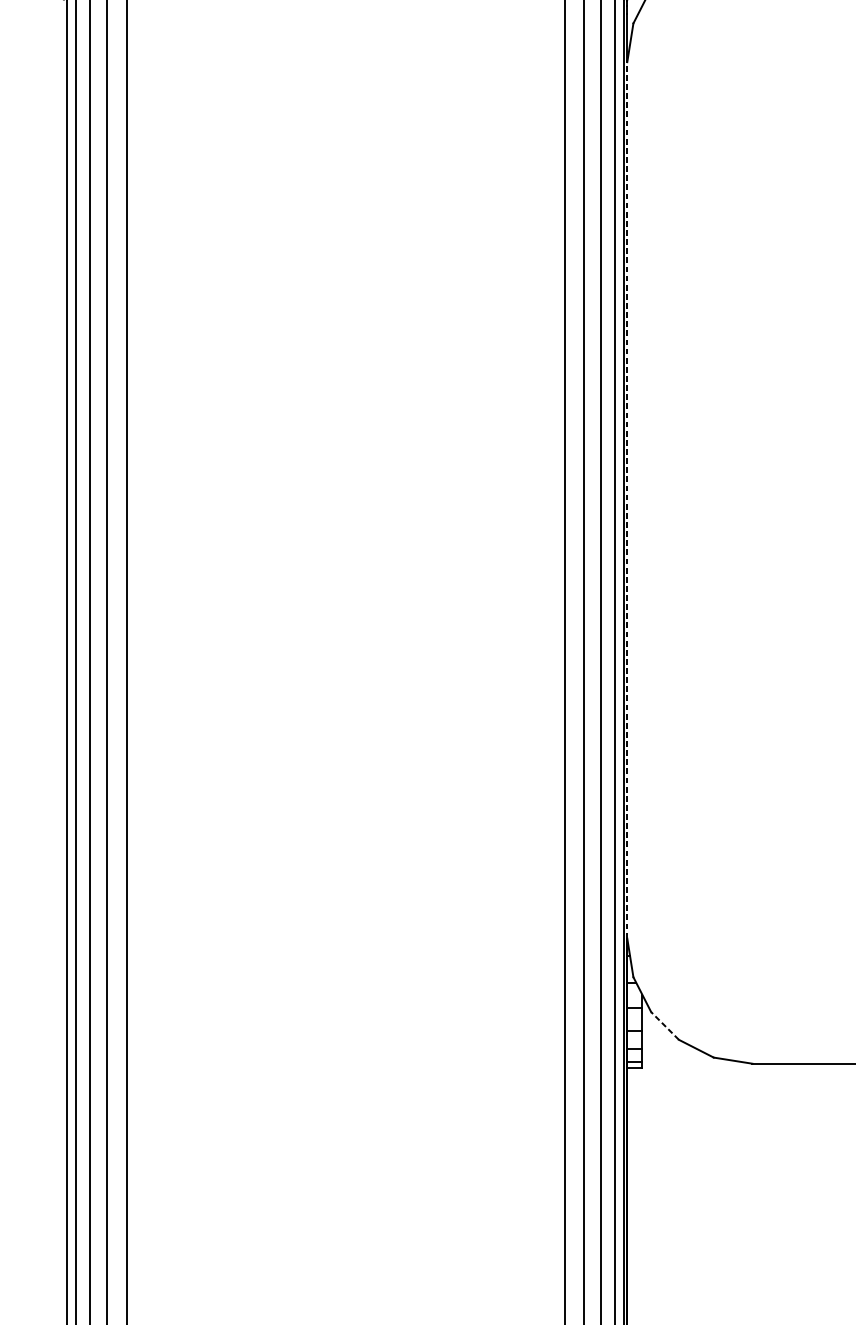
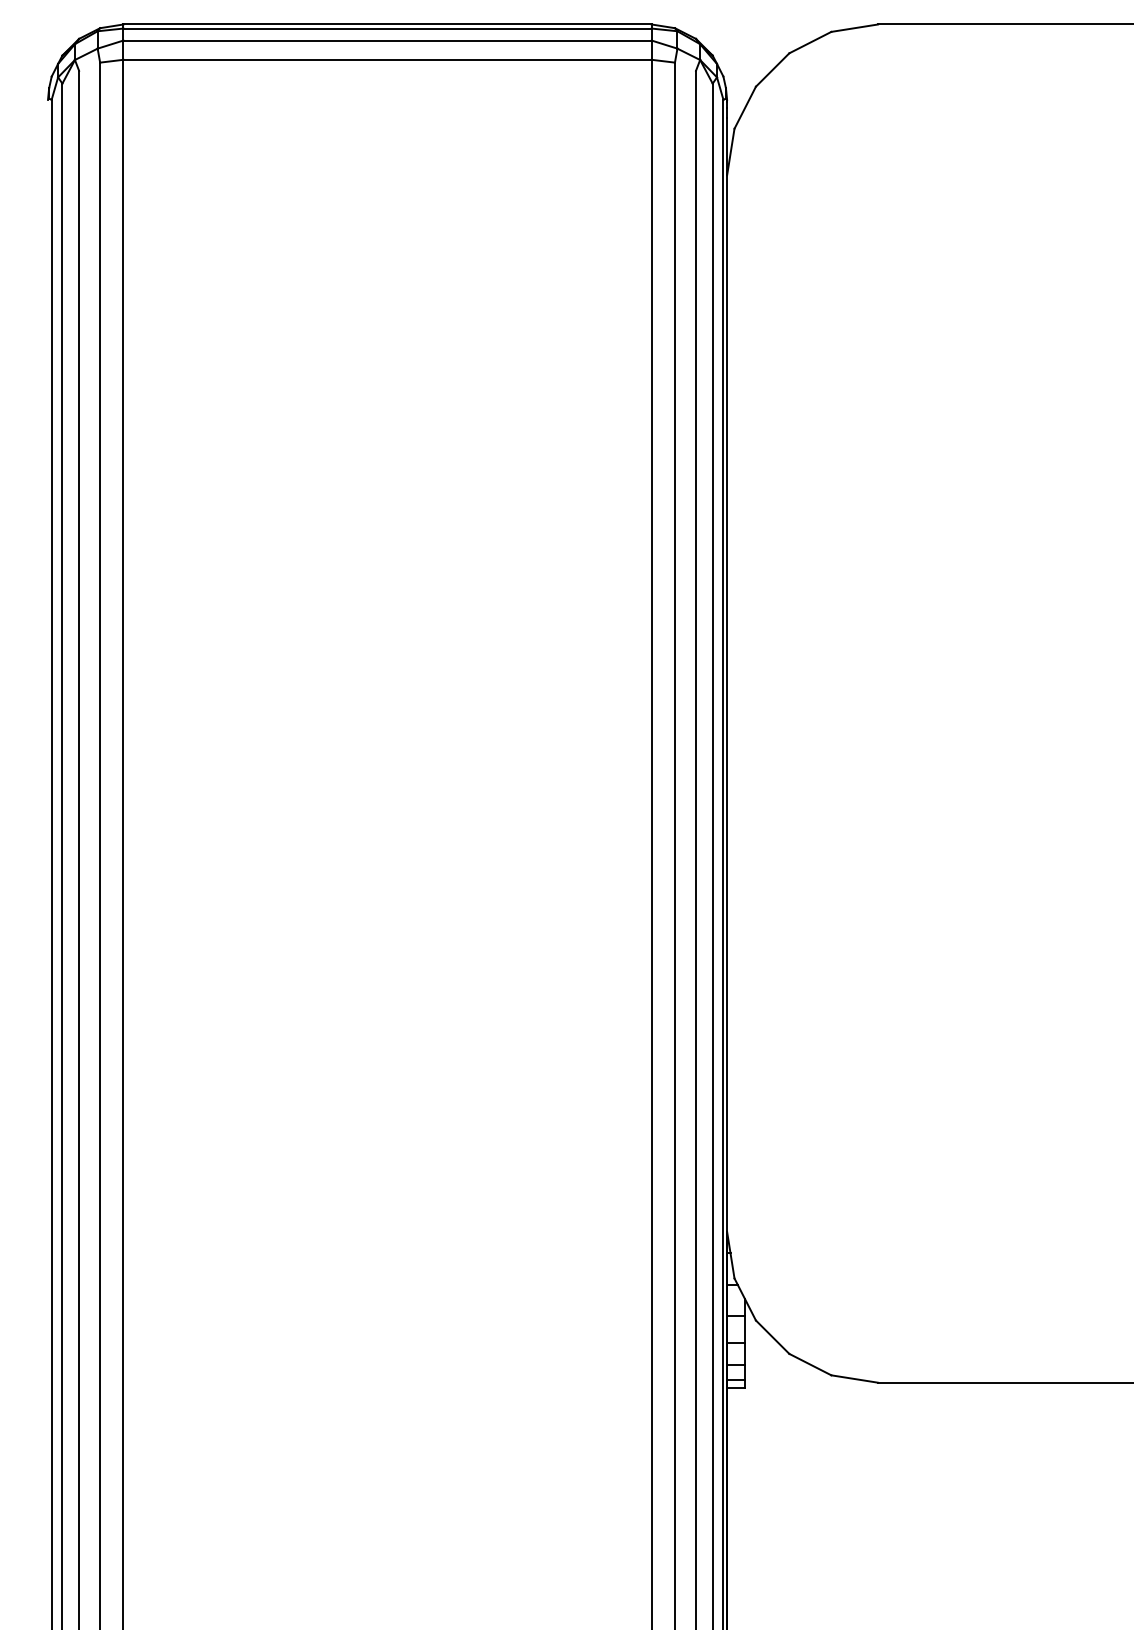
line: (627, 500) -> (727, 703), dashed -> solid
line: (664, 1026) -> (772, 1337), dashed -> solid

